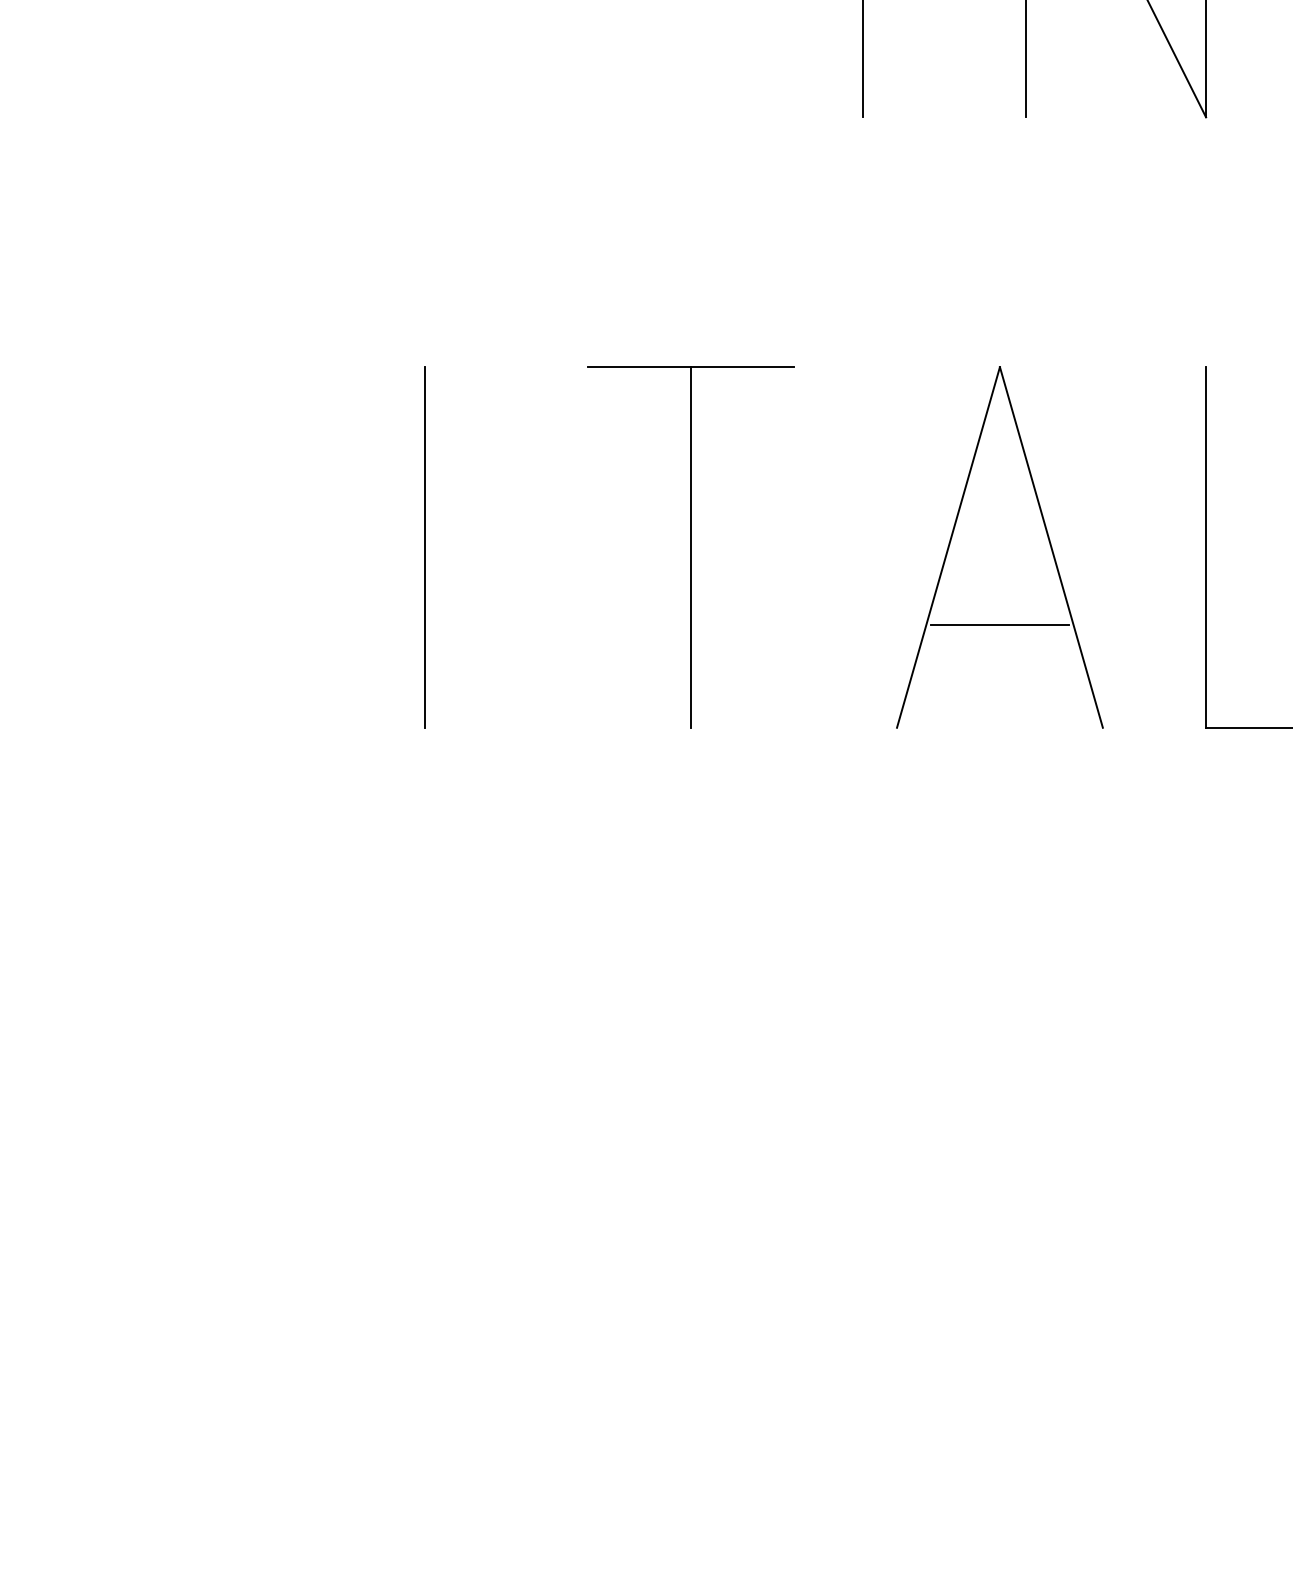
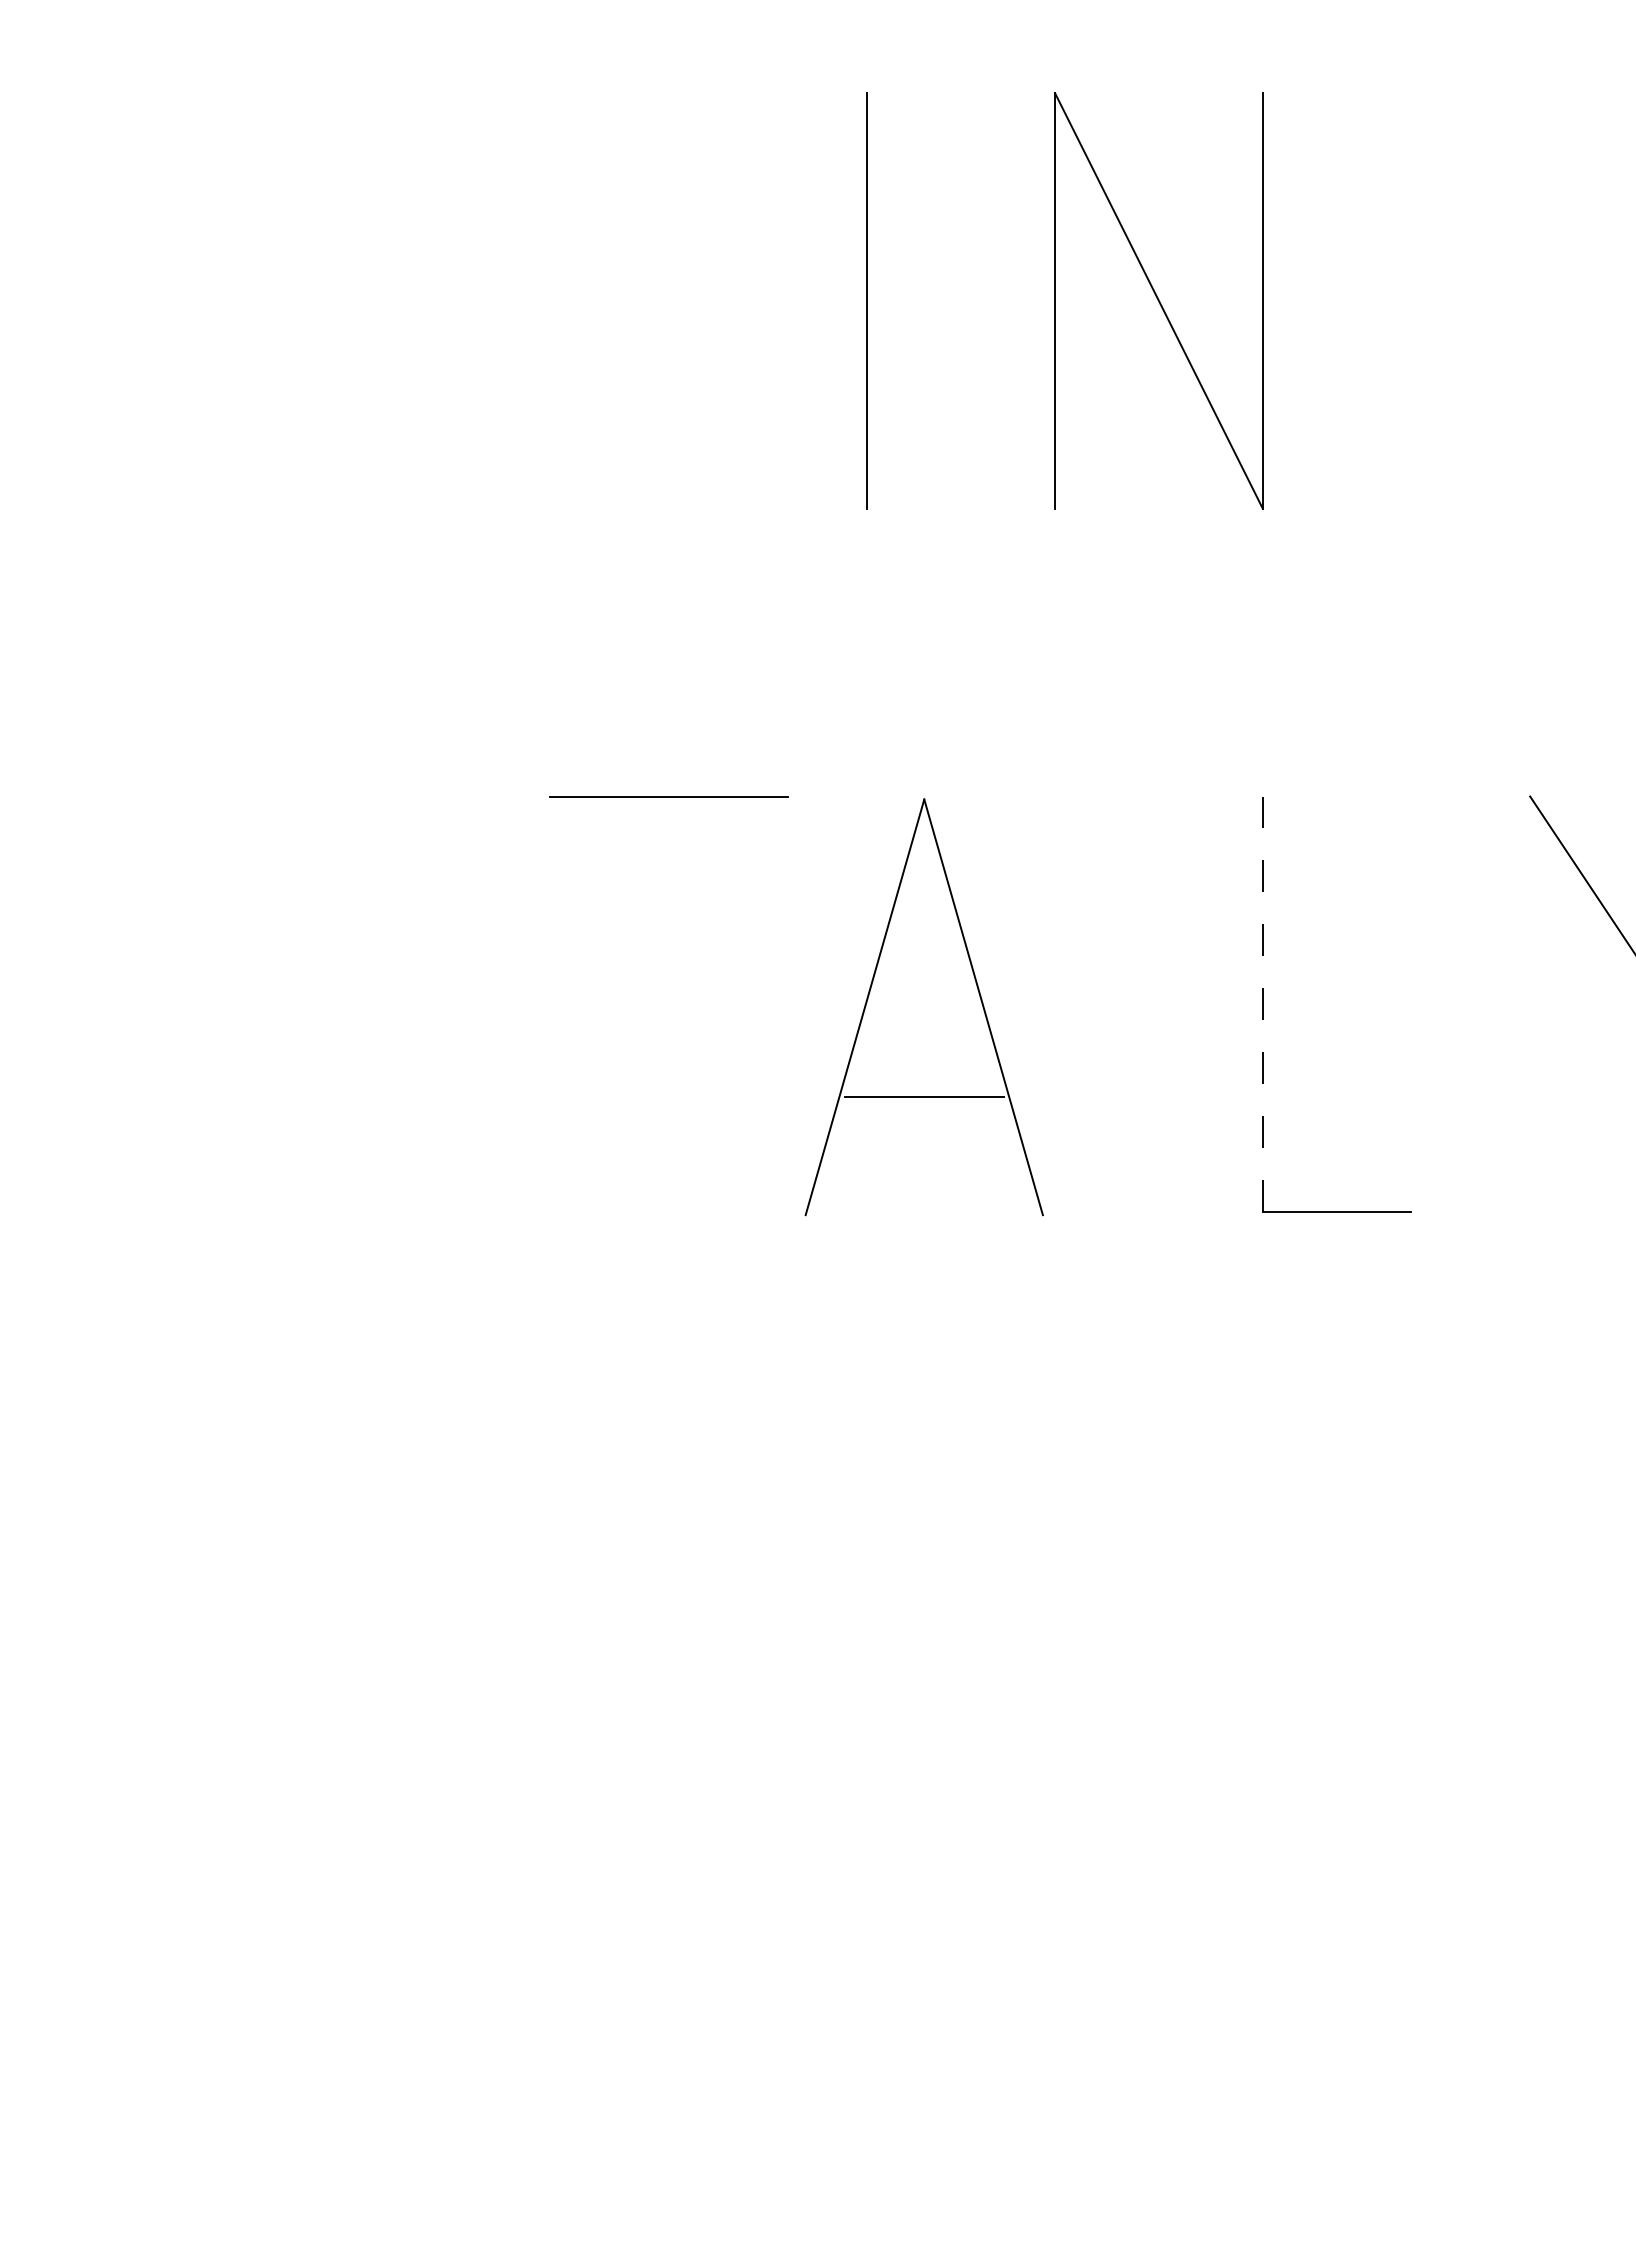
part: (953, 534) -> (870, 992), moved
line: (424, 547) -> (362, 1004), removed
line: (691, 547) -> (669, 1004), removed
line: (1205, 547) -> (1262, 1004), solid -> dashed

